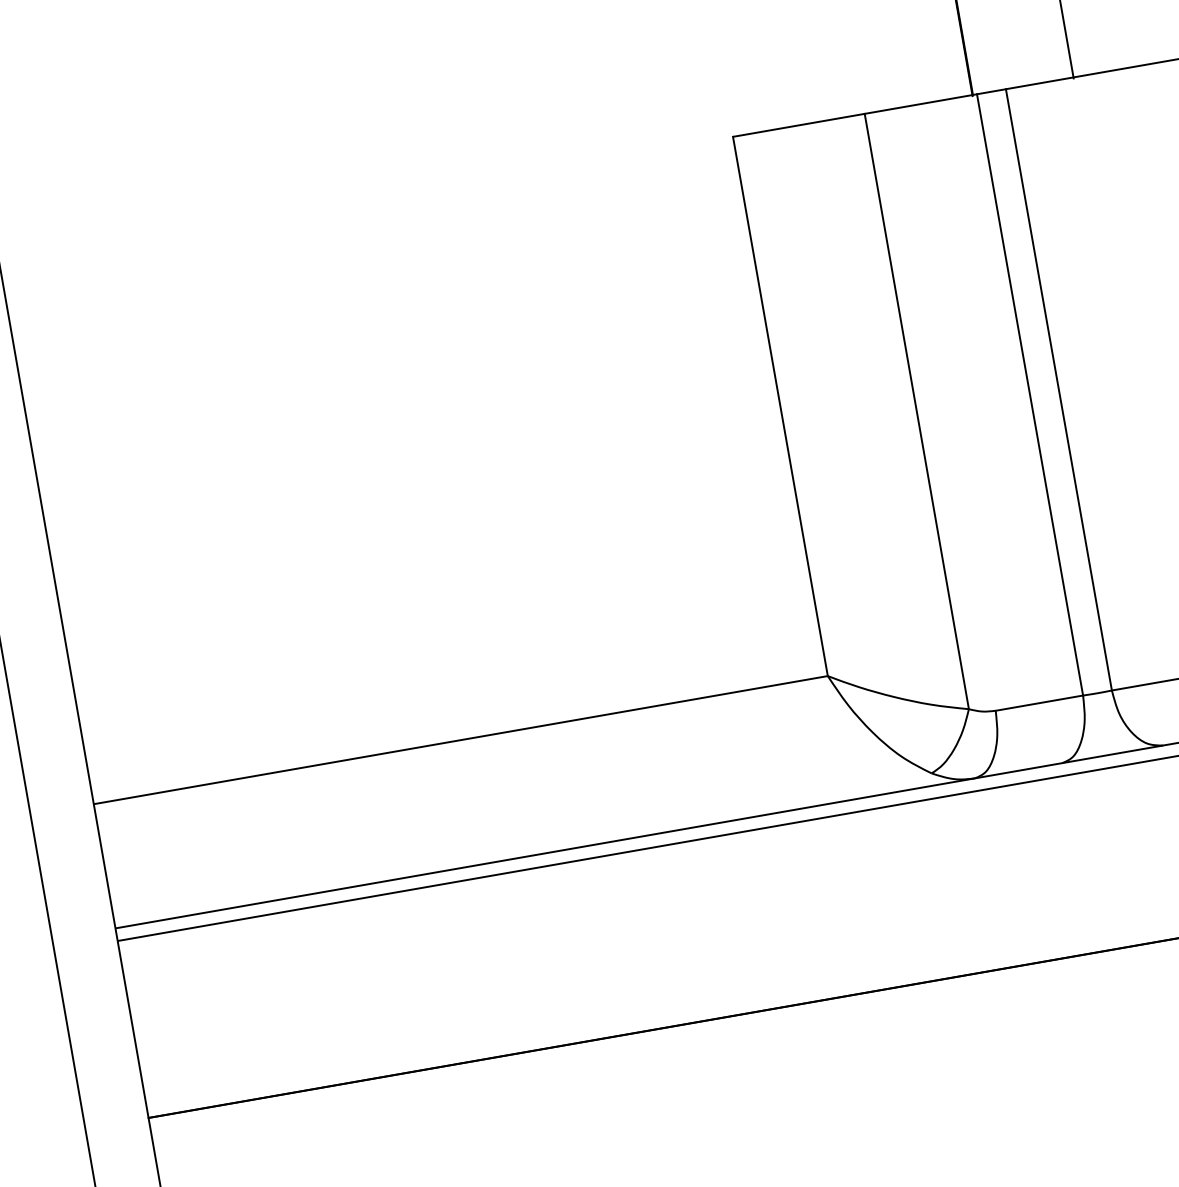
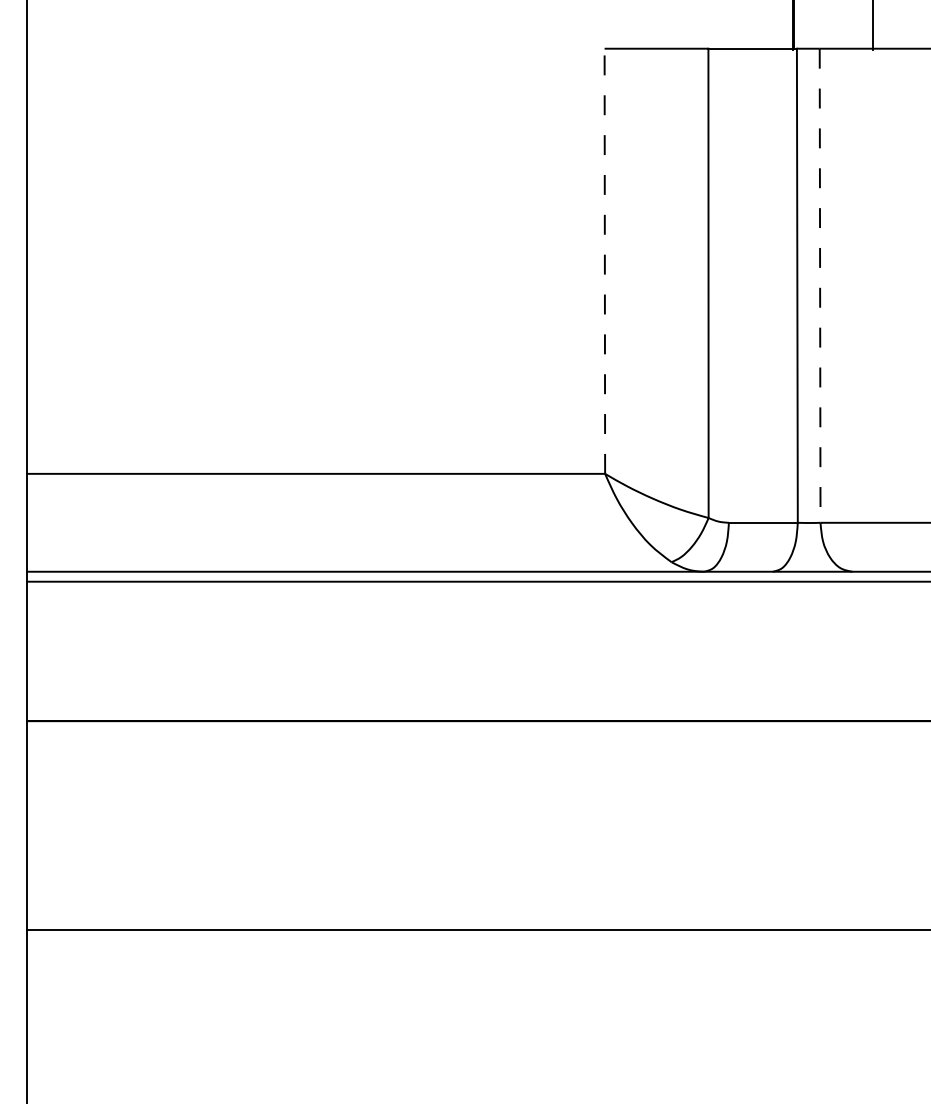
line: (1059, 390) -> (820, 286), solid -> dashed
line: (780, 406) -> (604, 261), solid -> dashed

